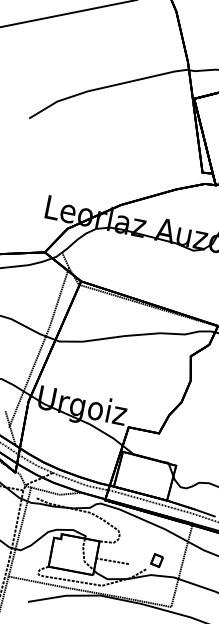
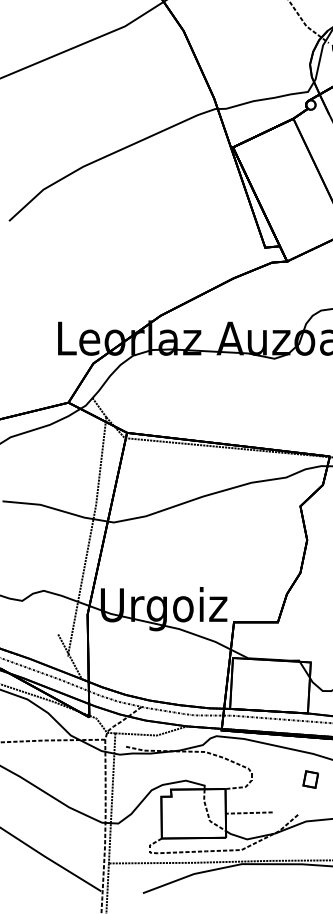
part: (156, 560) -> (310, 779), moved

